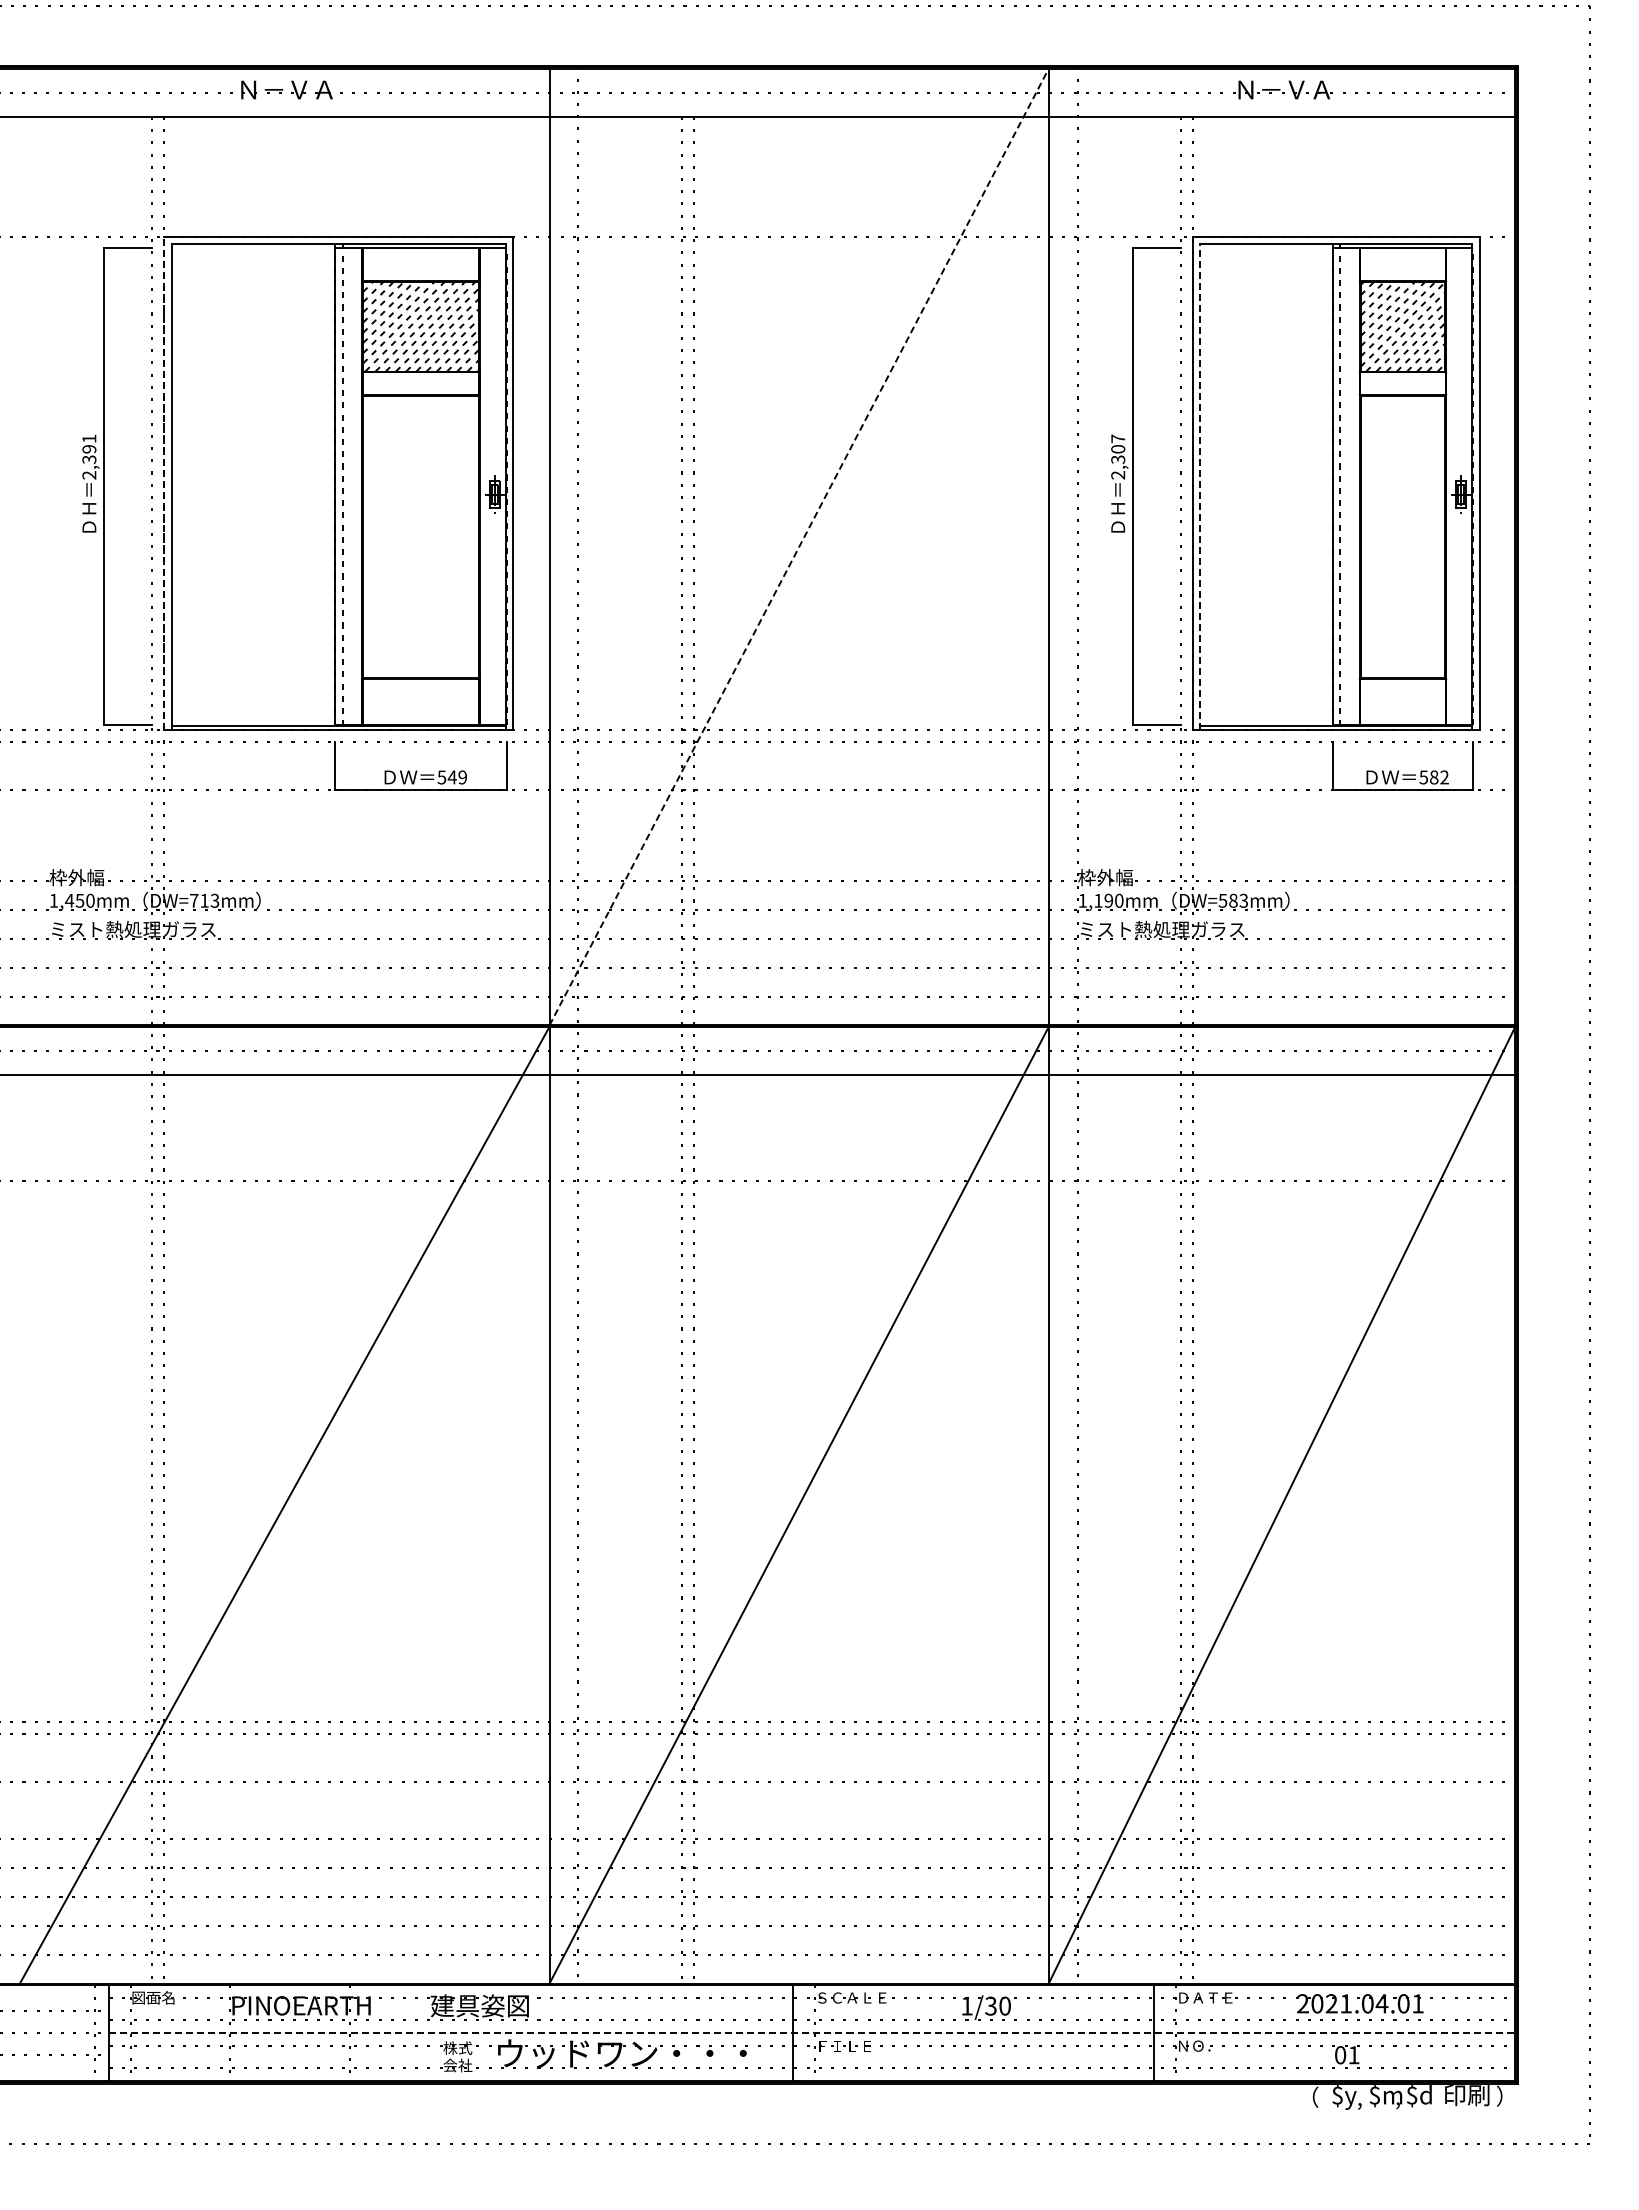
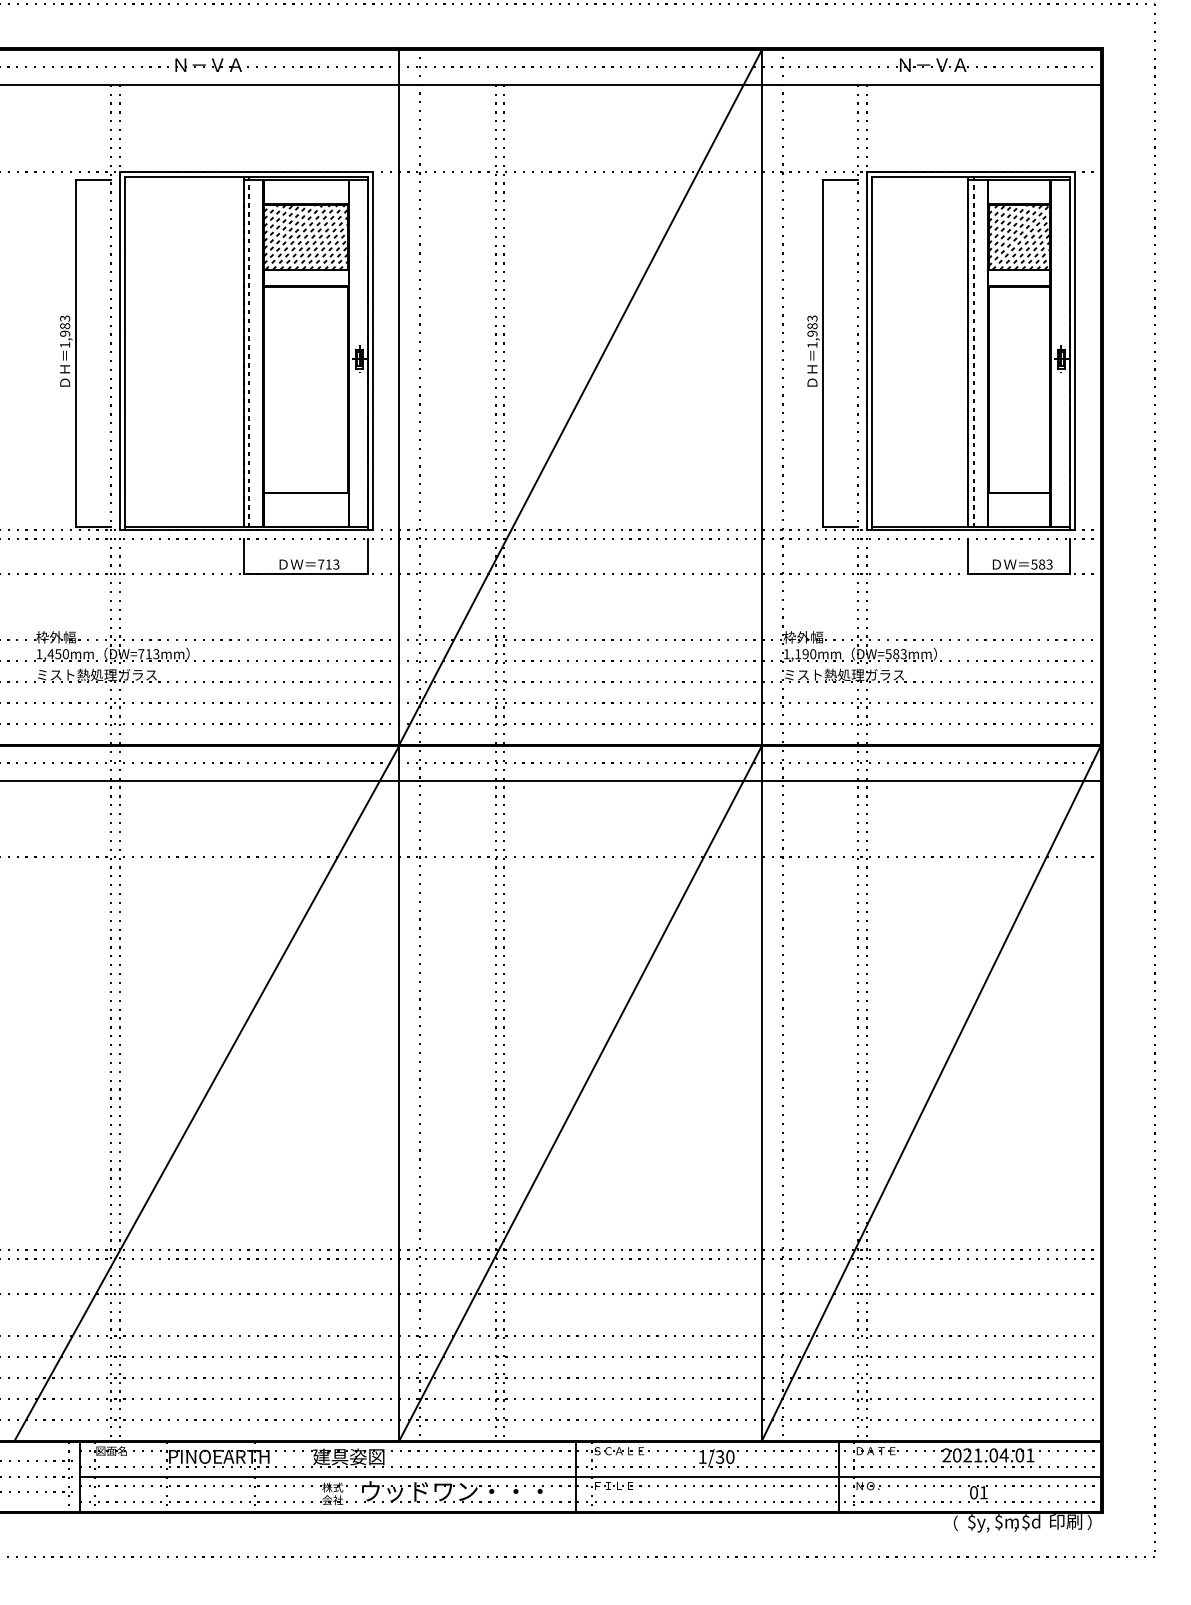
text: (89, 456) -> (65, 331), 2,391 -> 1,983
text: (1118, 456) -> (812, 331), 2,307 -> 1,983
line: (164, 483) -> (119, 351), dashed -> solid
line: (1200, 487) -> (872, 353), dashed -> solid
line: (799, 547) -> (580, 397), dashed -> solid
text: (451, 777) -> (328, 564), 549 -> 713
text: (1444, 777) -> (1049, 564), 582 -> 583
line: (812, 2032) -> (590, 1476), dashed -> solid

